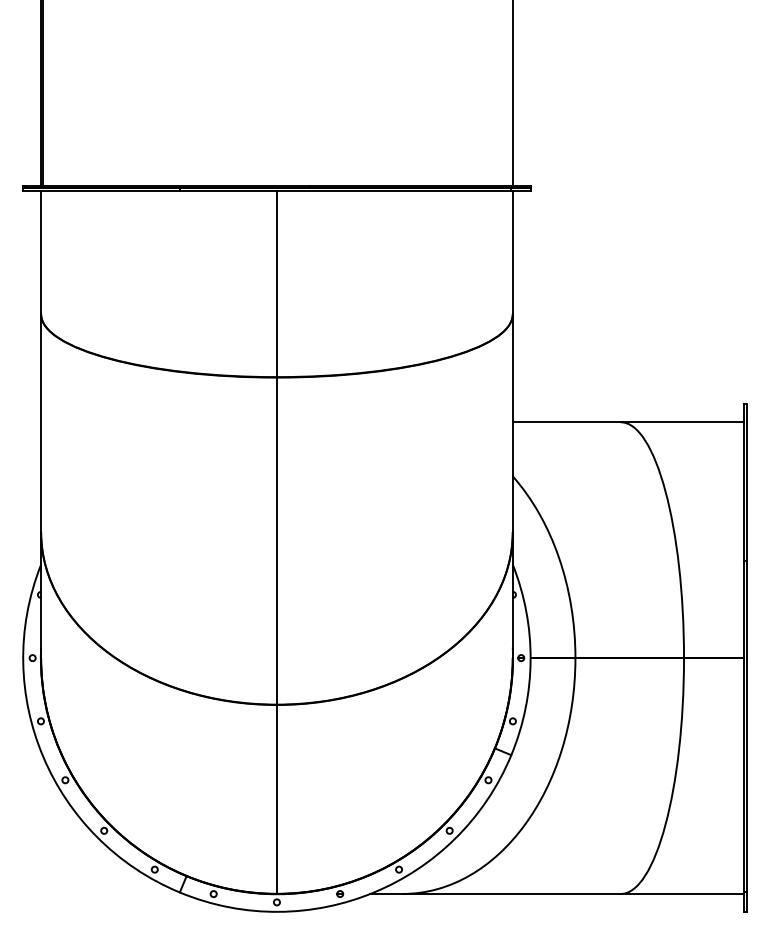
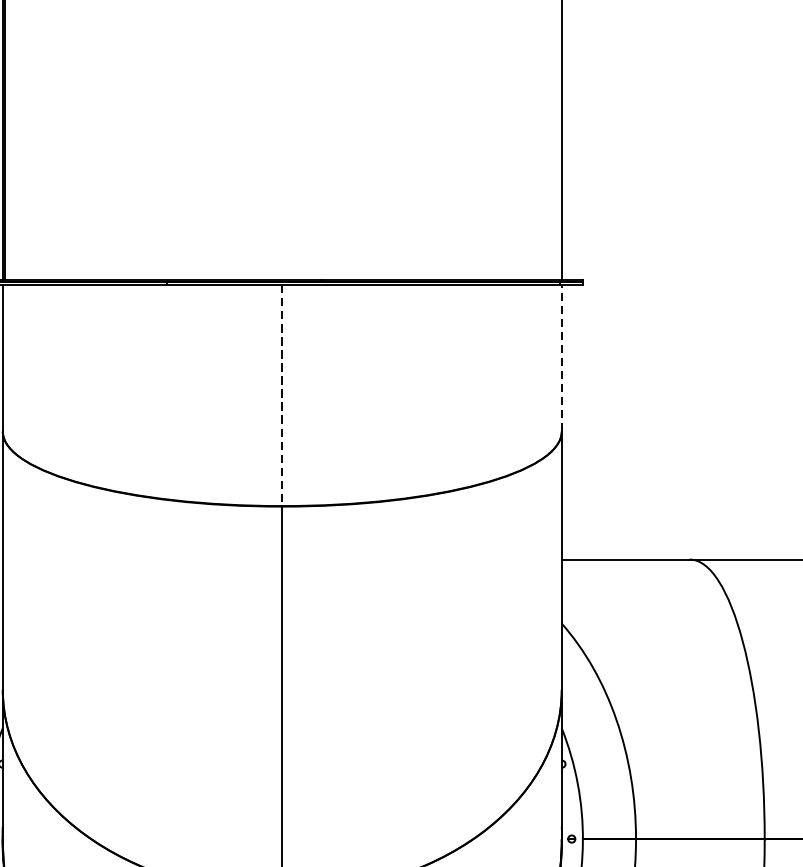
line: (512, 252) -> (561, 358), solid -> dashed
line: (276, 284) -> (281, 396), solid -> dashed

